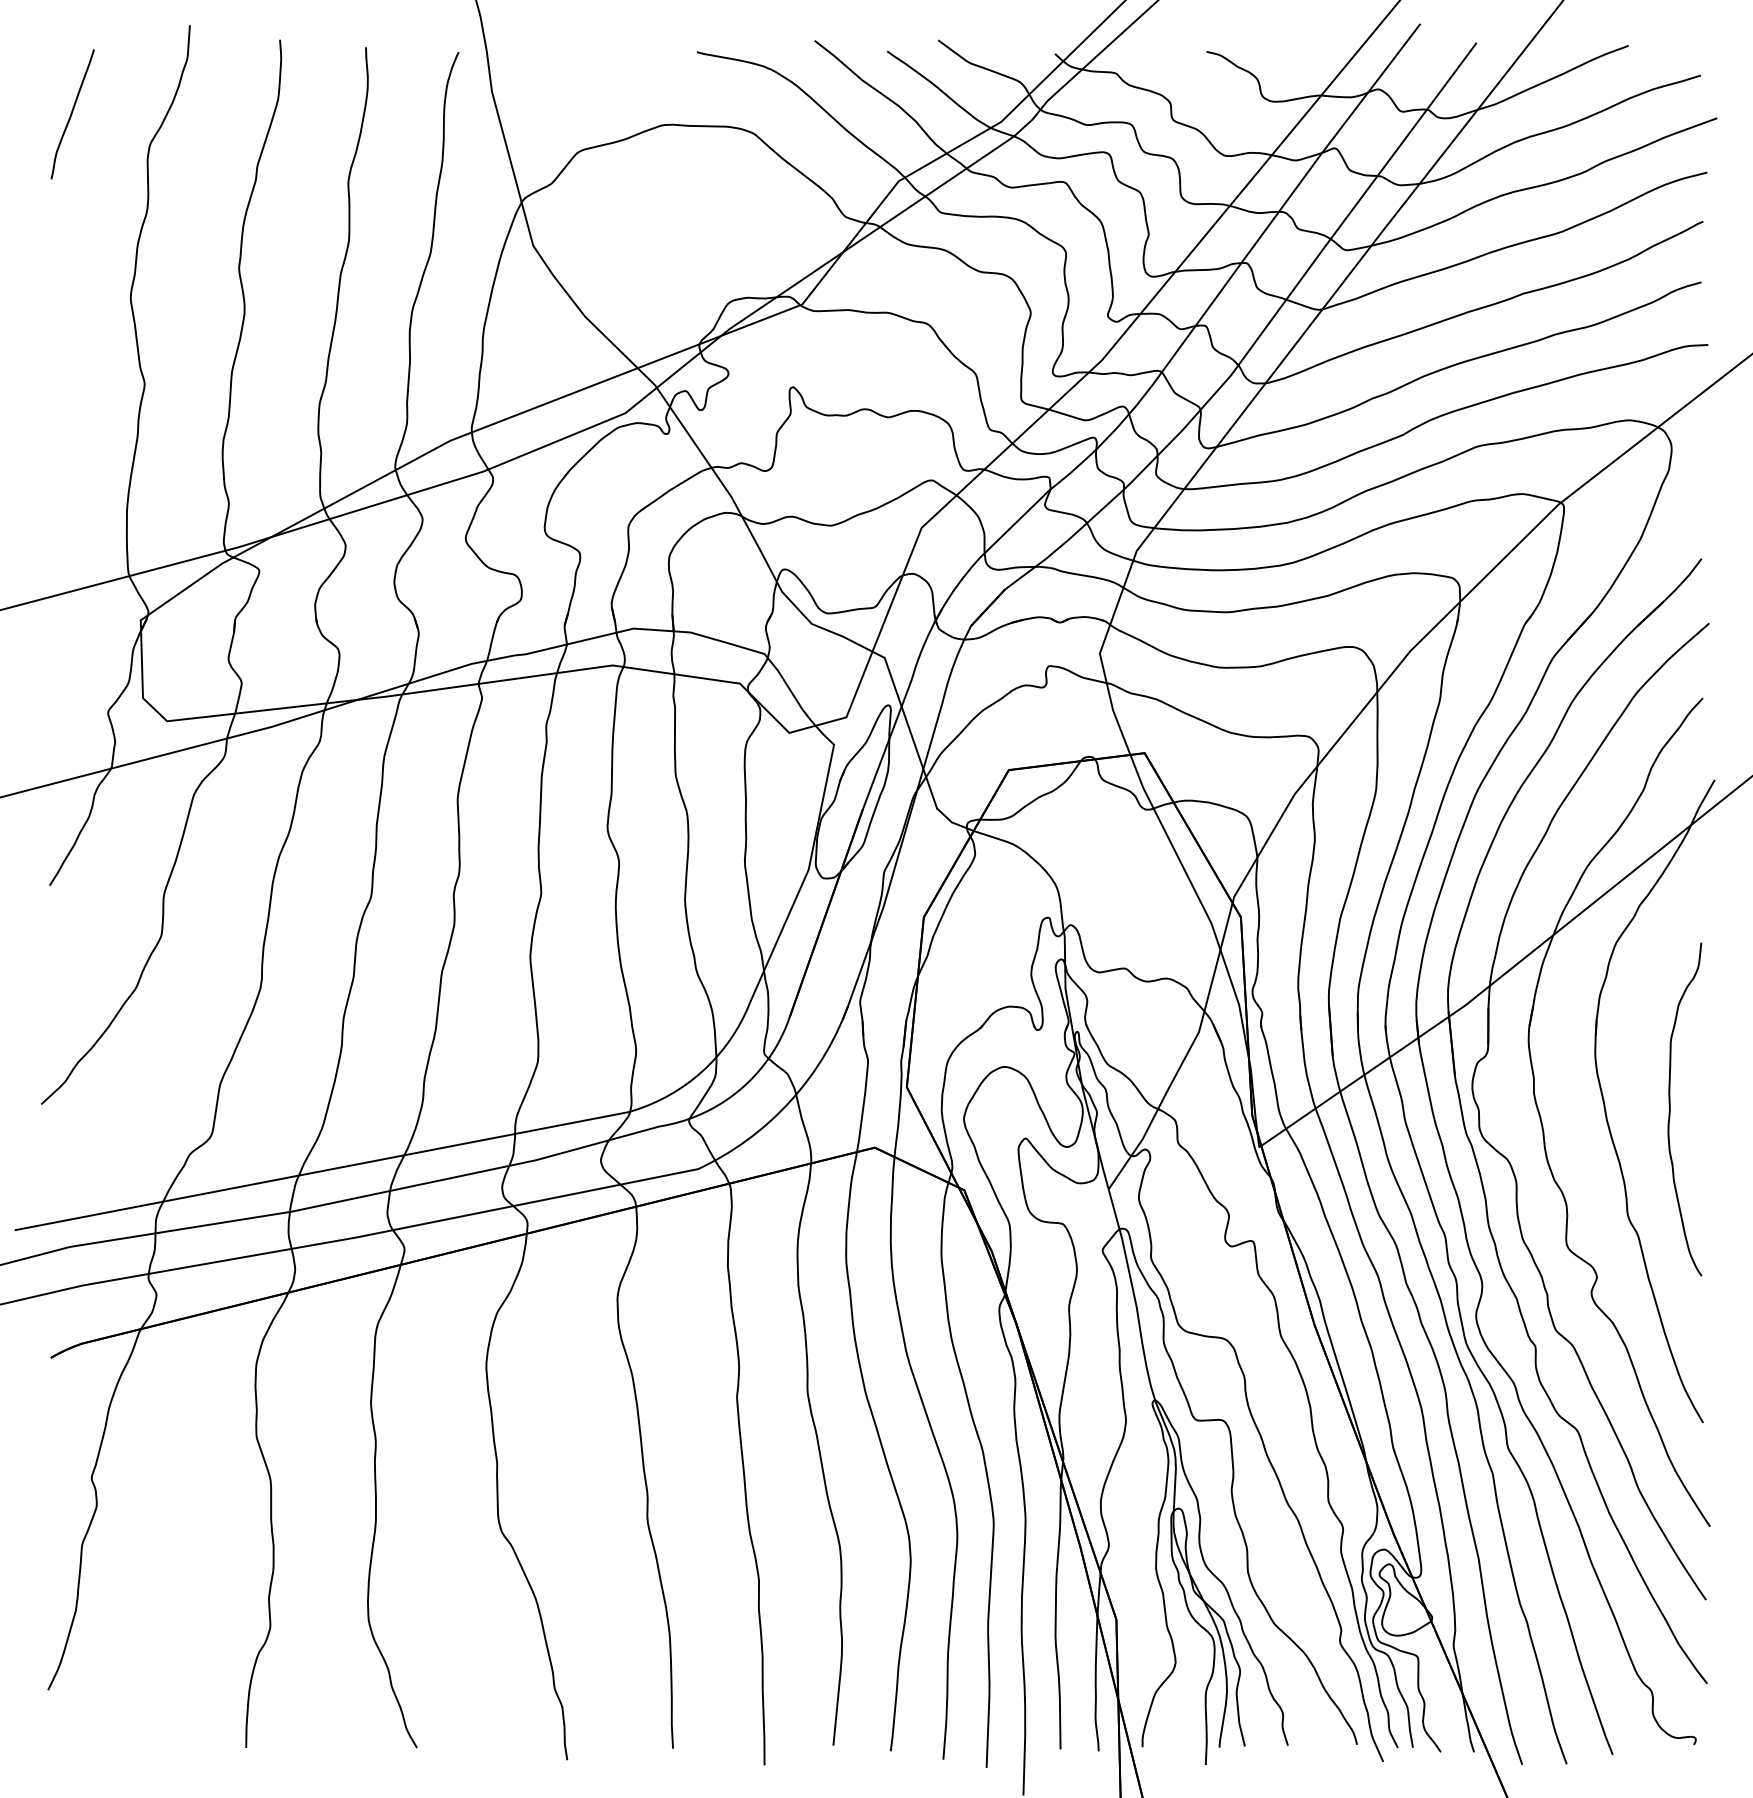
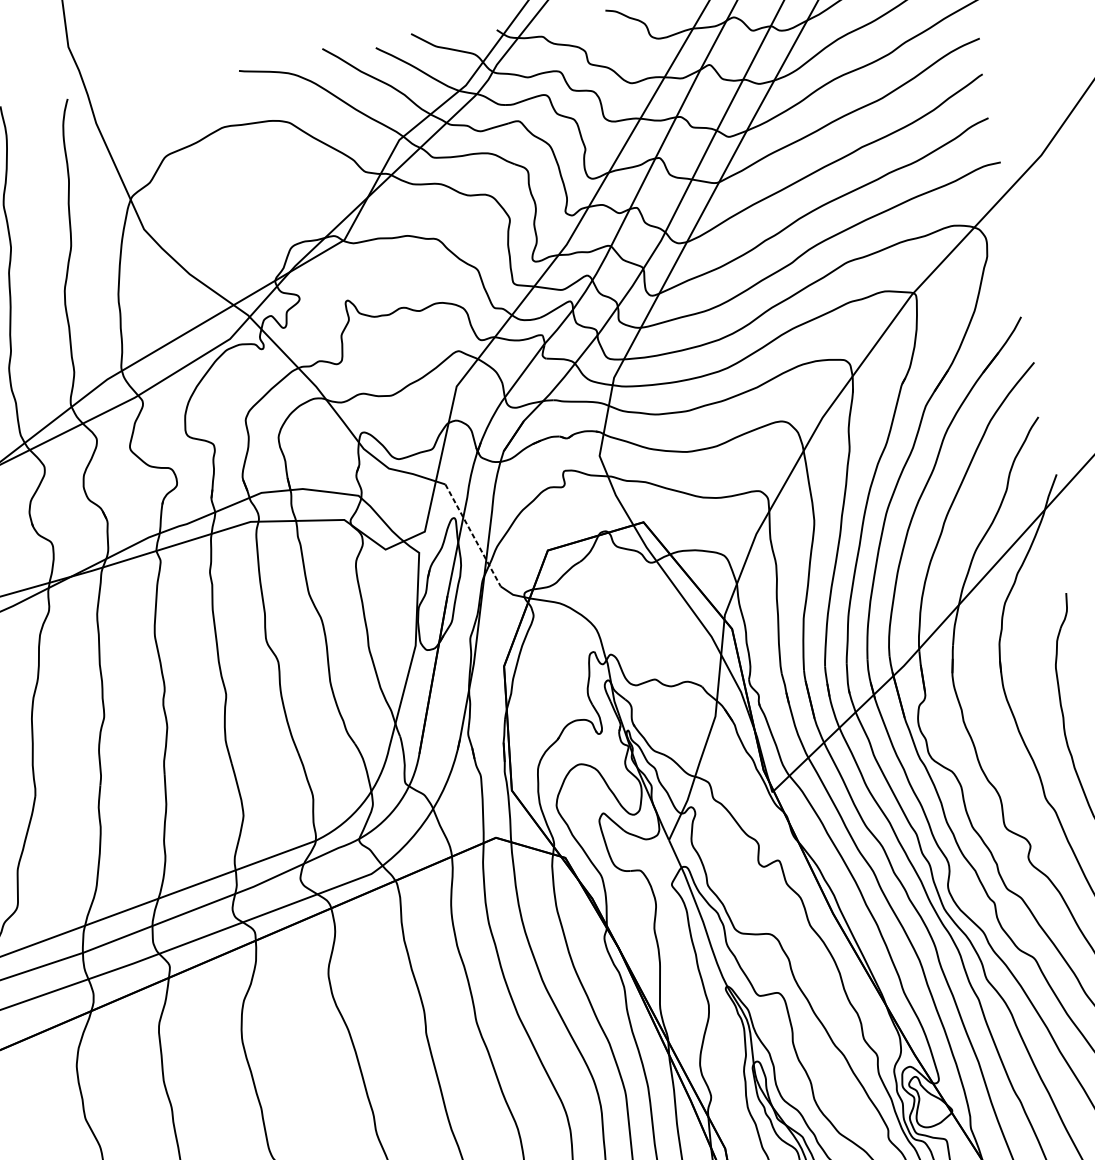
line: (910, 733) -> (472, 535), solid -> dashed

